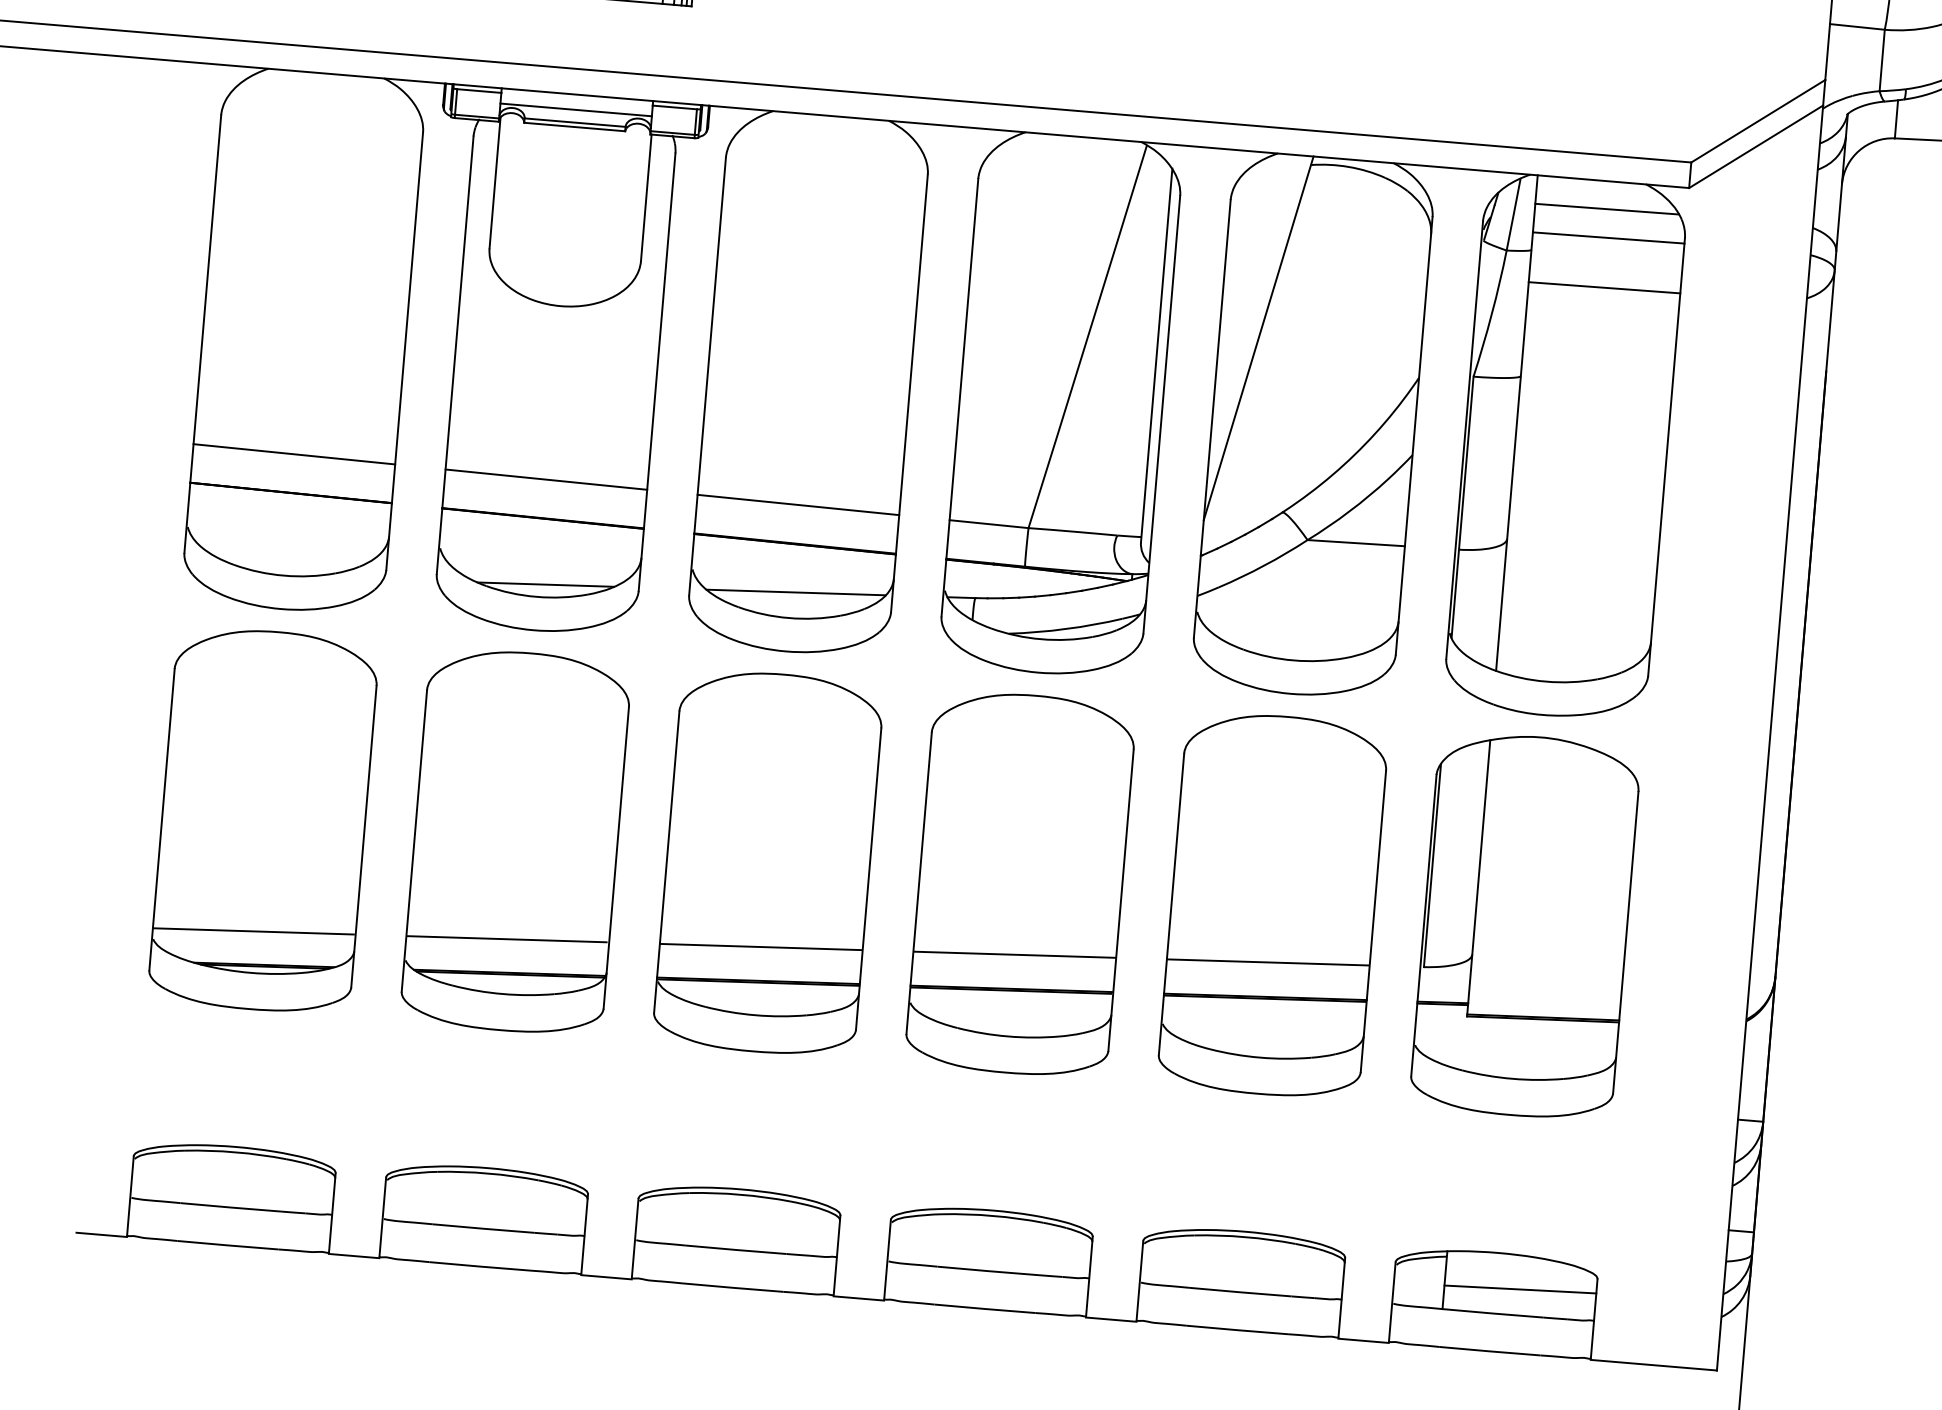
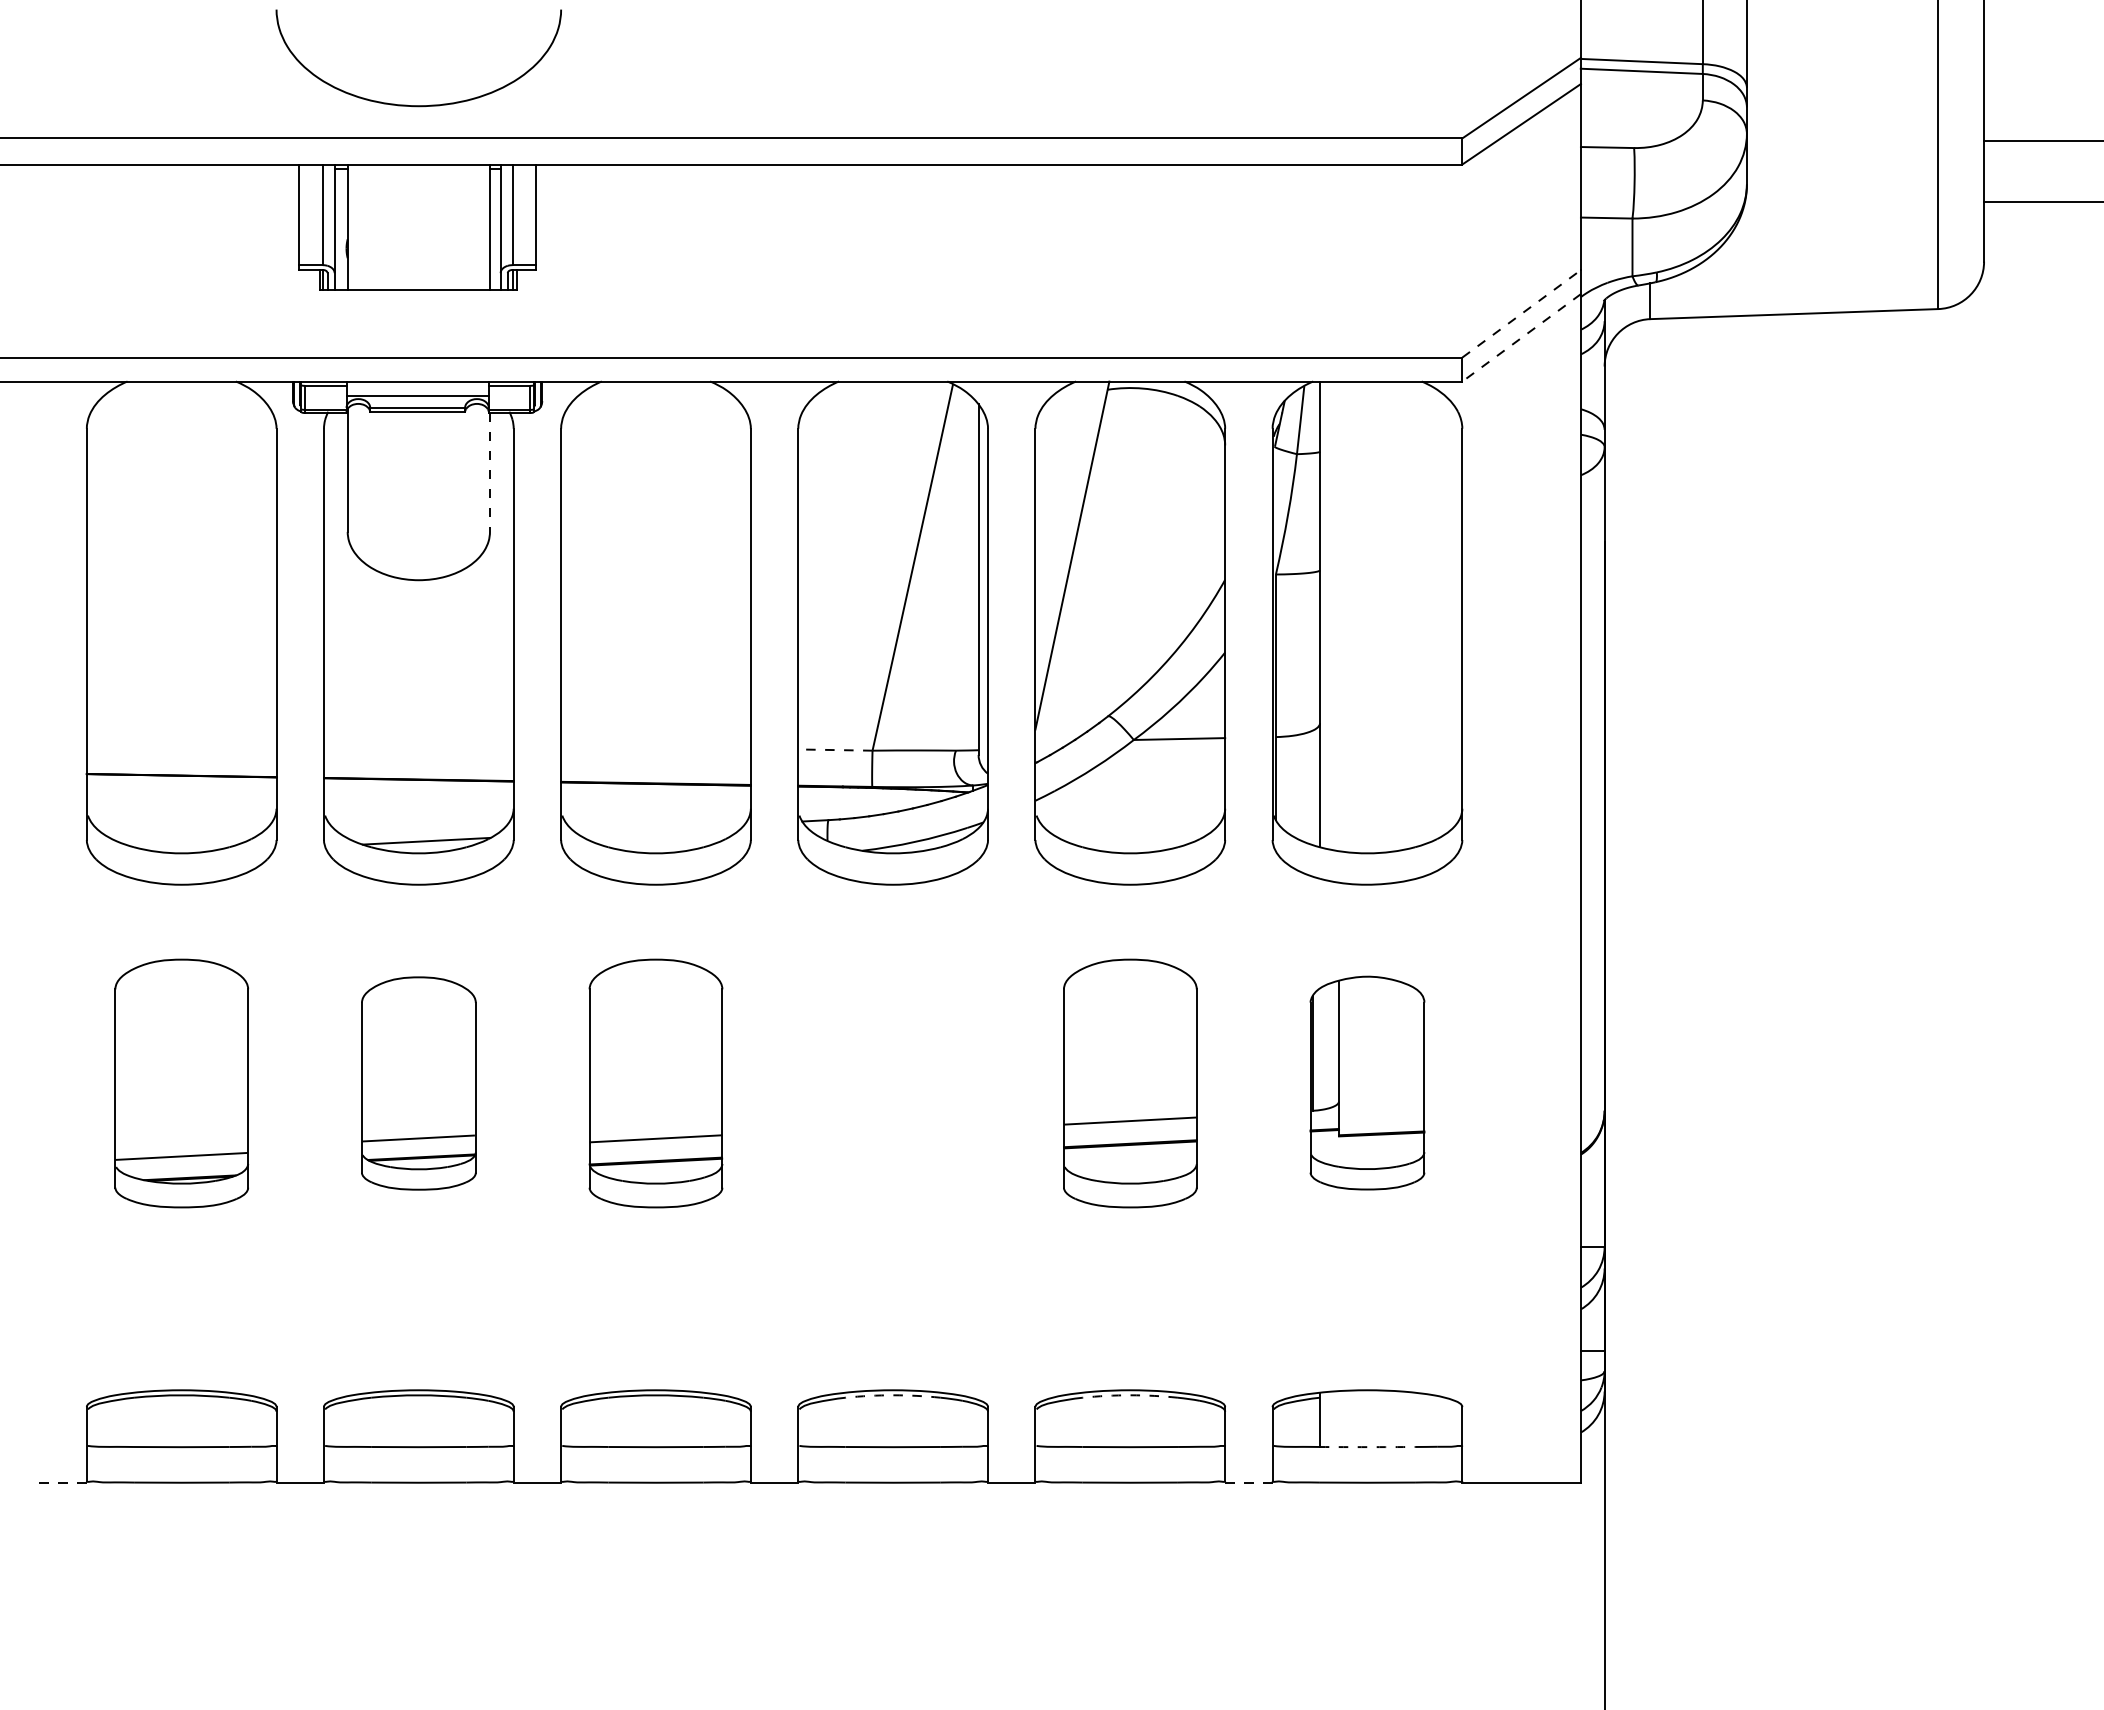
line: (1758, 120) -> (1521, 313), solid -> dashed
line: (1756, 146) -> (1521, 337), solid -> dashed
line: (646, 197) -> (490, 472), solid -> dashed
line: (1607, 208) -> (1387, 407), removed
line: (1609, 238) -> (1391, 434), removed
line: (1604, 288) -> (1391, 481), removed
line: (294, 453) -> (181, 738), removed
line: (546, 478) -> (418, 742), removed
line: (797, 504) -> (655, 746), removed
line: (988, 524) -> (834, 750), solid -> dashed
line: (795, 591) -> (660, 828), removed
part: (263, 820) -> (181, 1083), size x0.7
part: (515, 841) -> (418, 1083), size x0.6
part: (767, 862) -> (655, 1083), size x0.7
part: (1020, 884) -> (892, 1083), removed
part: (1273, 905) -> (1130, 1083), size x0.7
part: (1525, 925) -> (1367, 1082), size x0.6
arc: (993, 1216) -> (893, 1395), solid -> dashed
line: (102, 1234) -> (63, 1482), solid -> dashed
arc: (1245, 1237) -> (1130, 1395), solid -> dashed
line: (1520, 1289) -> (1391, 1422), removed
arc: (1492, 1313) -> (1367, 1447), solid -> dashed
line: (1363, 1340) -> (1248, 1482), solid -> dashed

